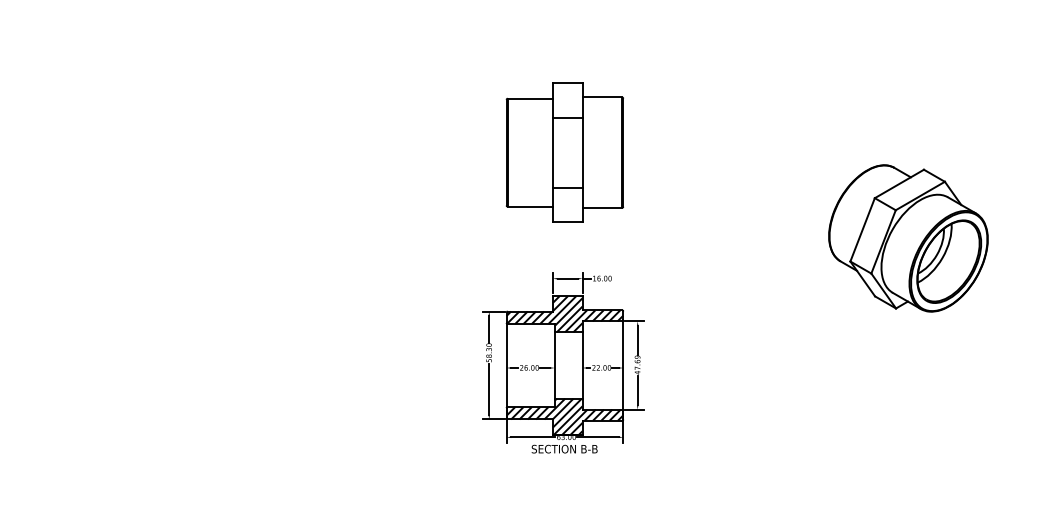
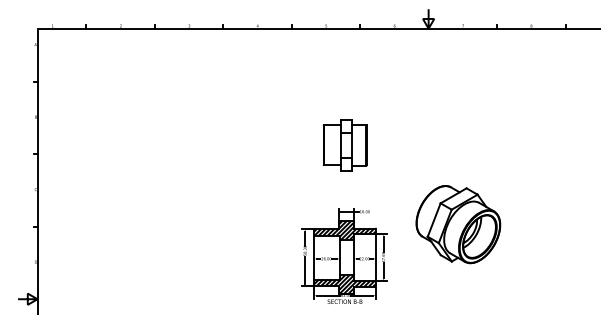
part: (563, 152) -> (344, 145), size x0.7
part: (908, 238) -> (458, 224), moved

